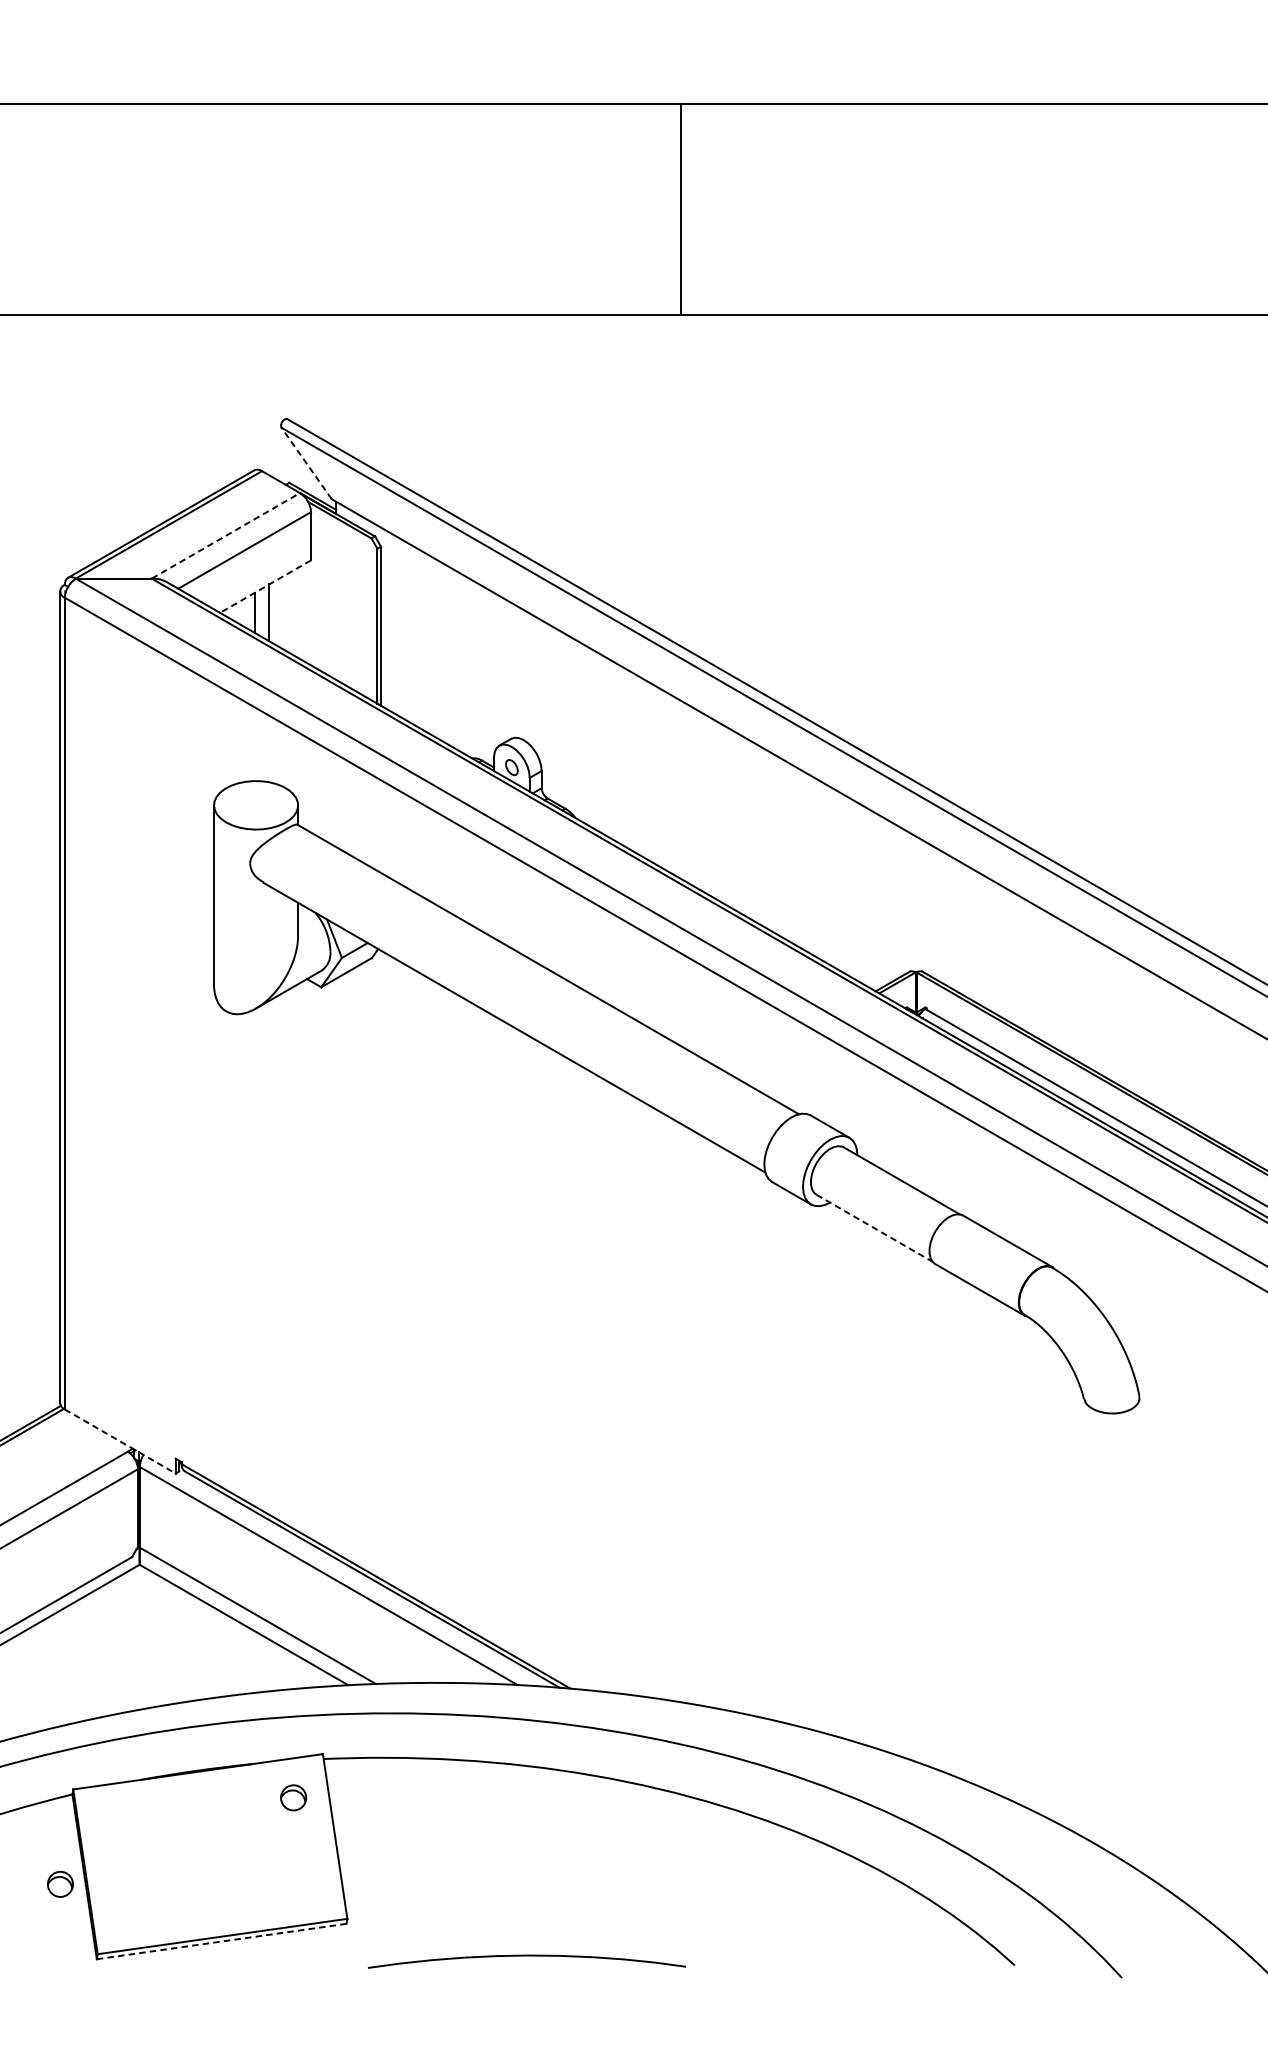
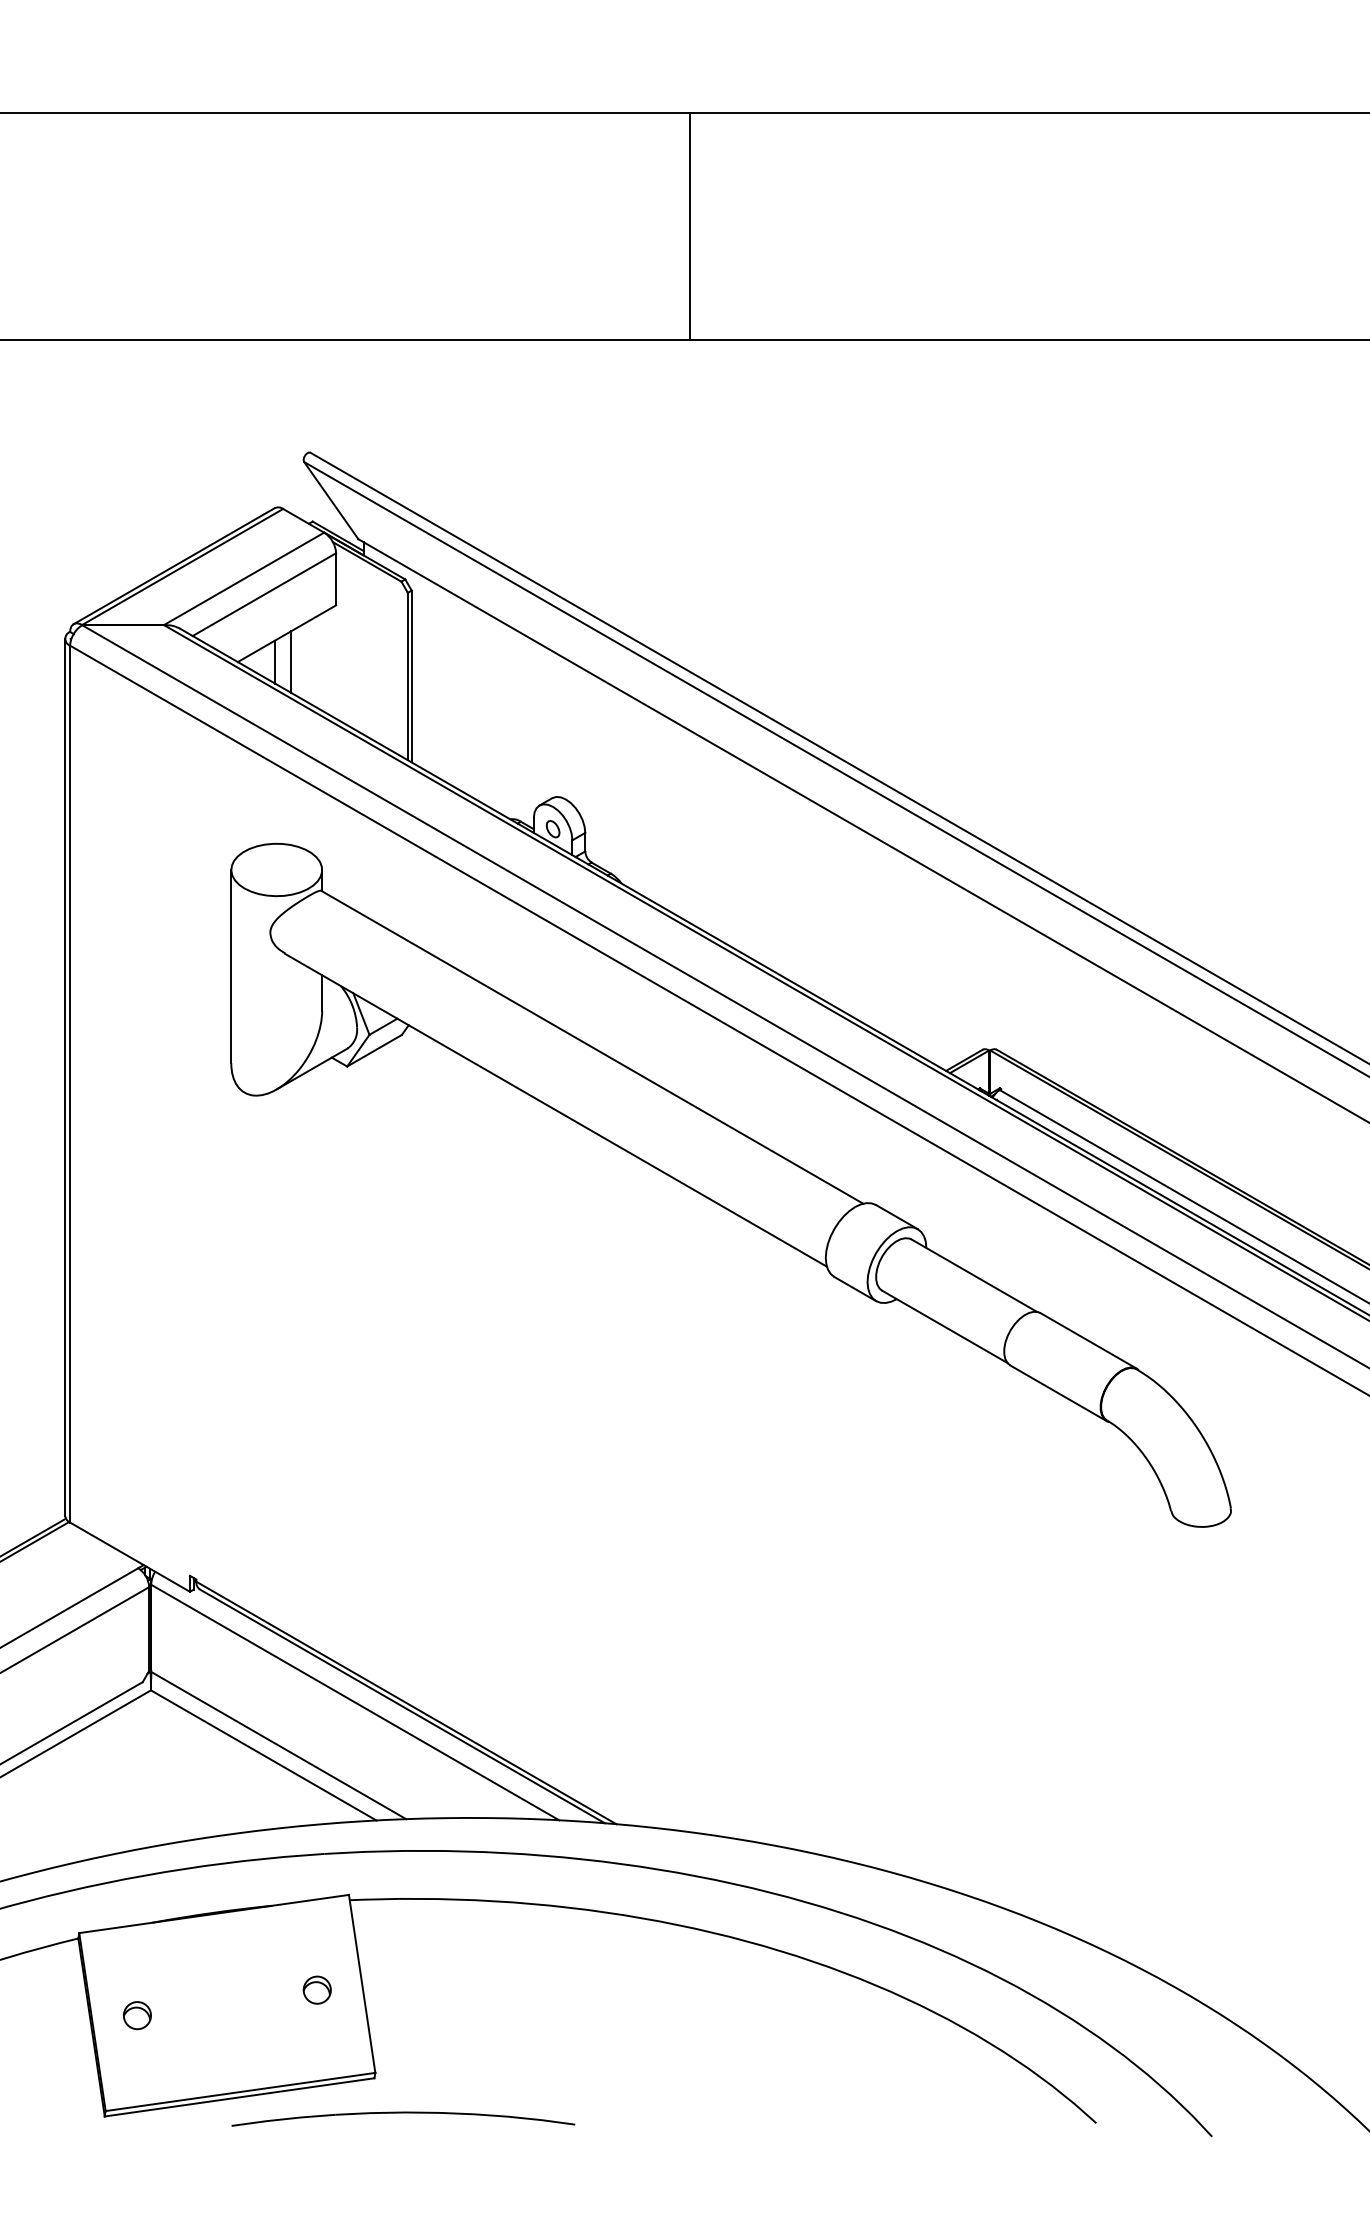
line: (680, 208) -> (689, 225), moved
line: (306, 463) -> (331, 500), dashed -> solid
line: (226, 535) -> (244, 578), dashed -> solid
line: (265, 586) -> (286, 633), dashed -> solid
line: (875, 1228) -> (945, 1327), dashed -> solid
line: (120, 1441) -> (130, 1557), dashed -> solid
part: (292, 1797) -> (316, 1989), moved
part: (60, 1884) -> (137, 2015), moved
line: (222, 1941) -> (240, 2097), dashed -> solid
part: (527, 1961) -> (403, 2118), moved

